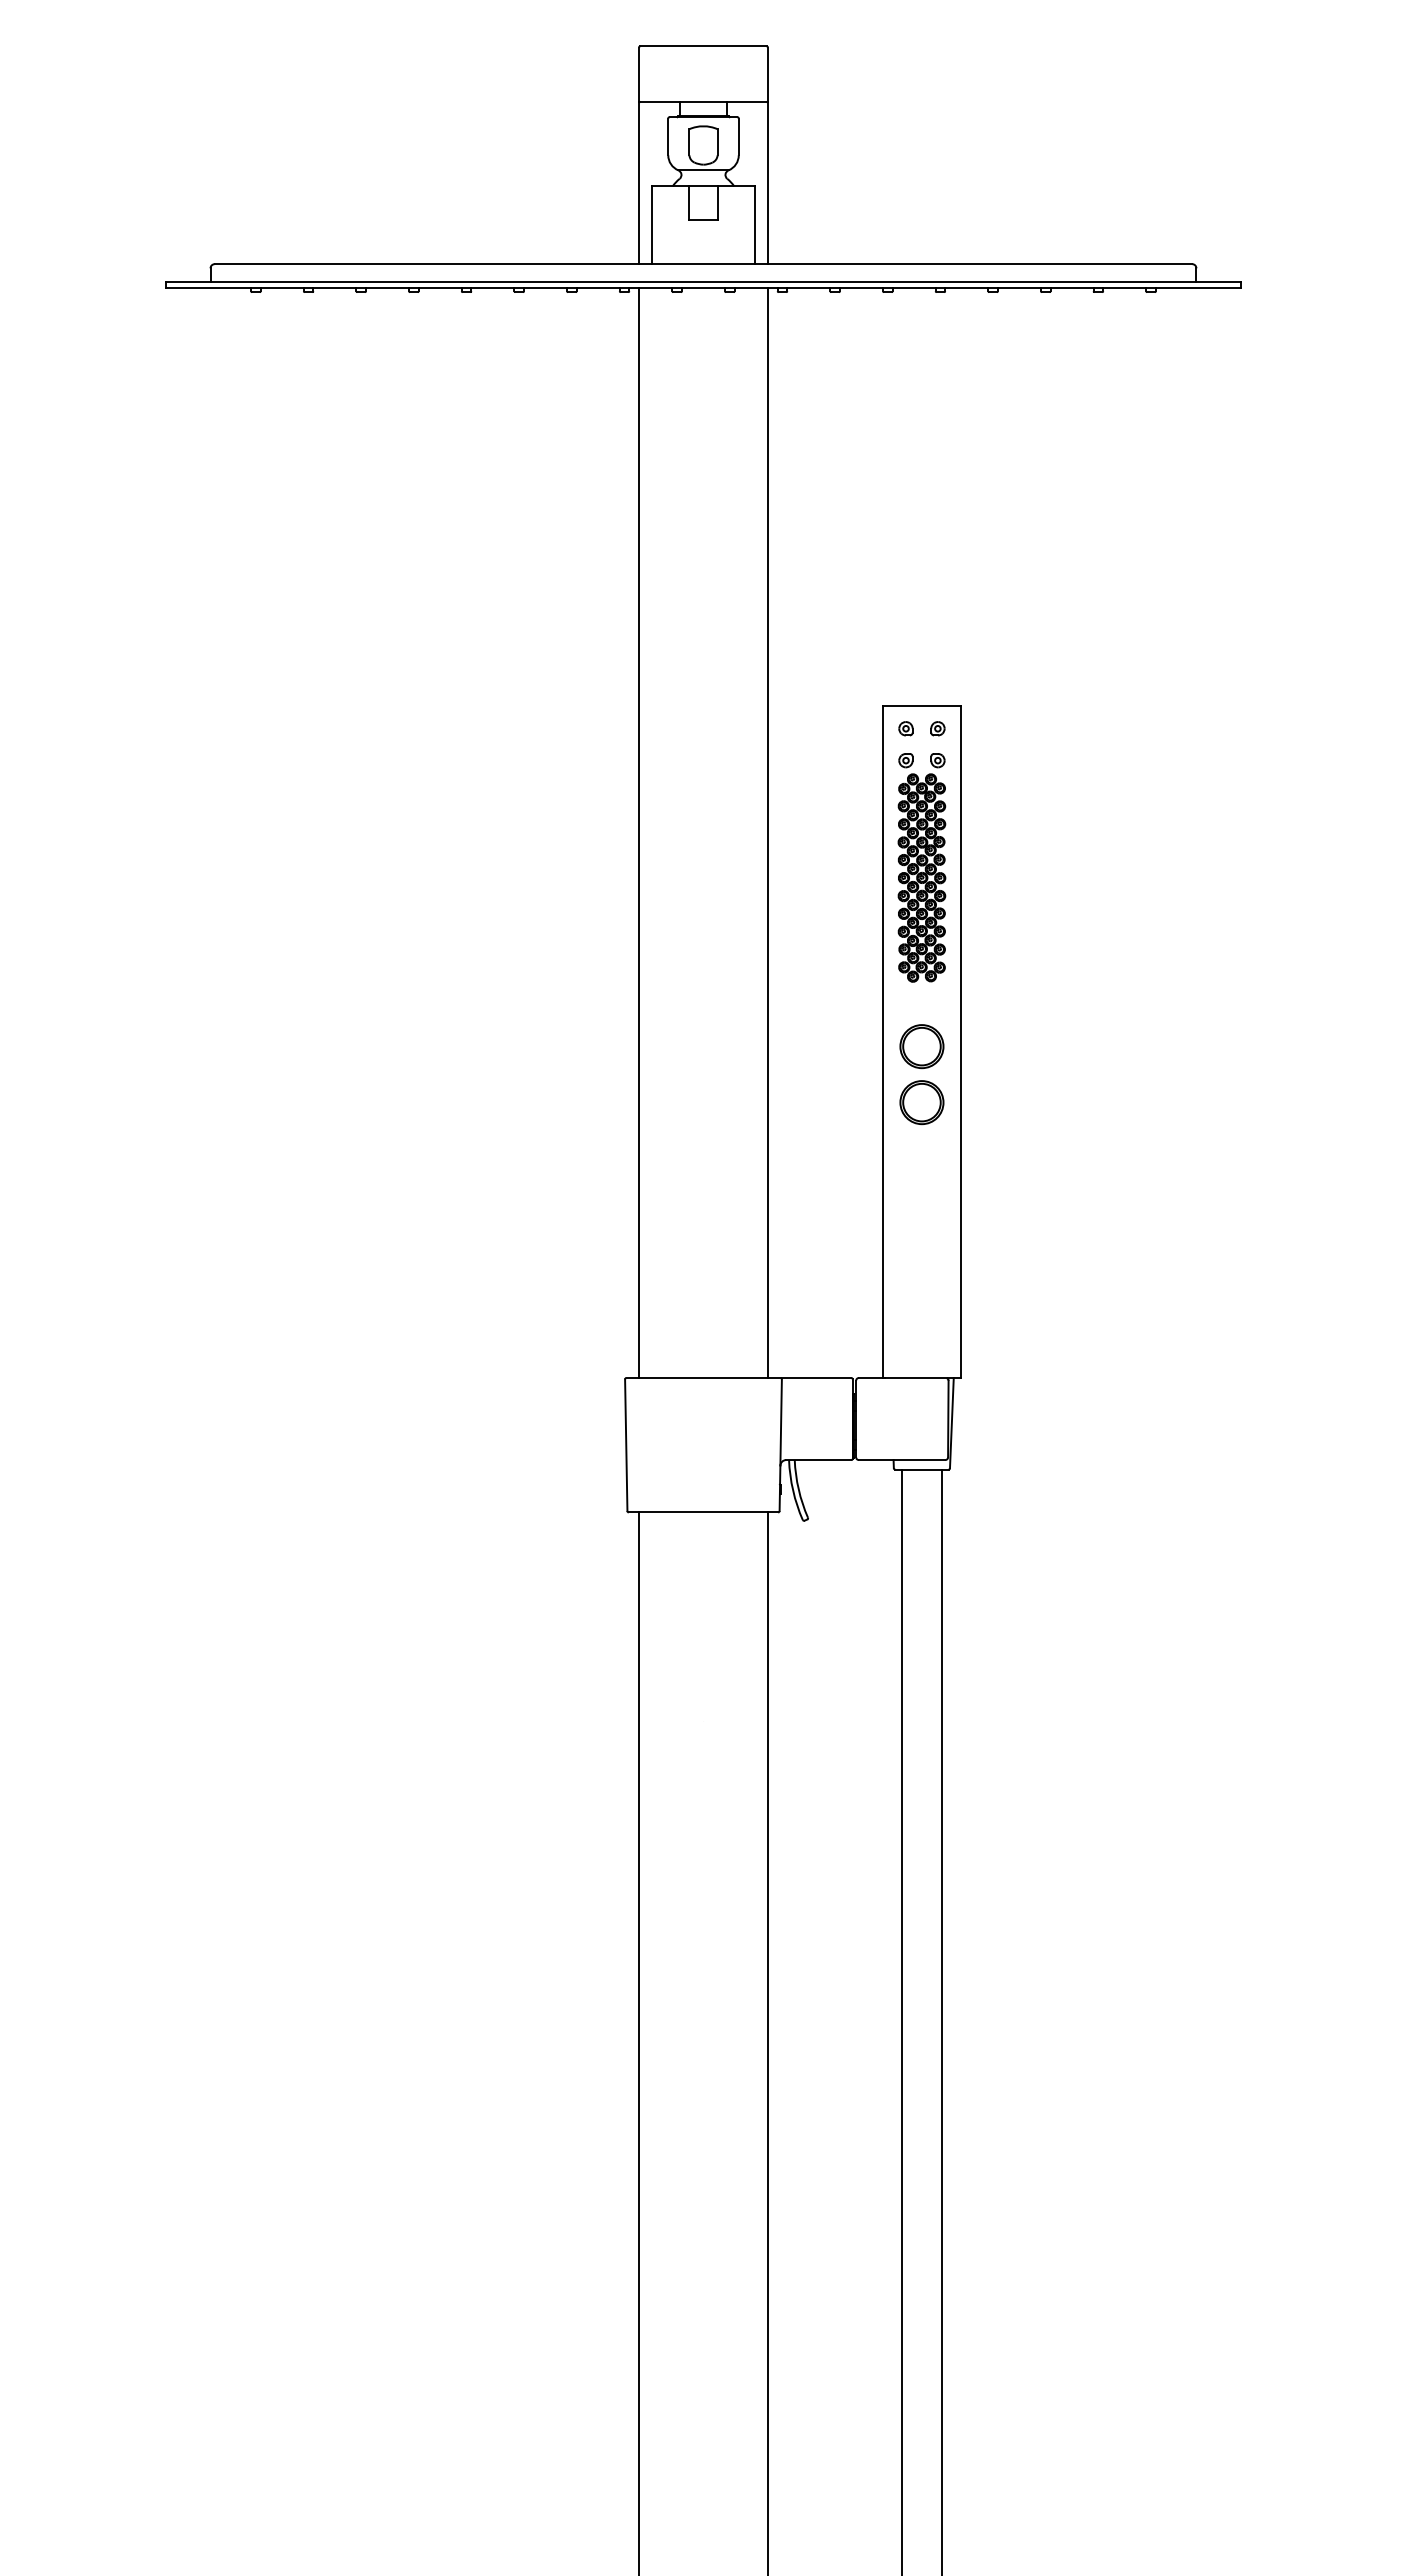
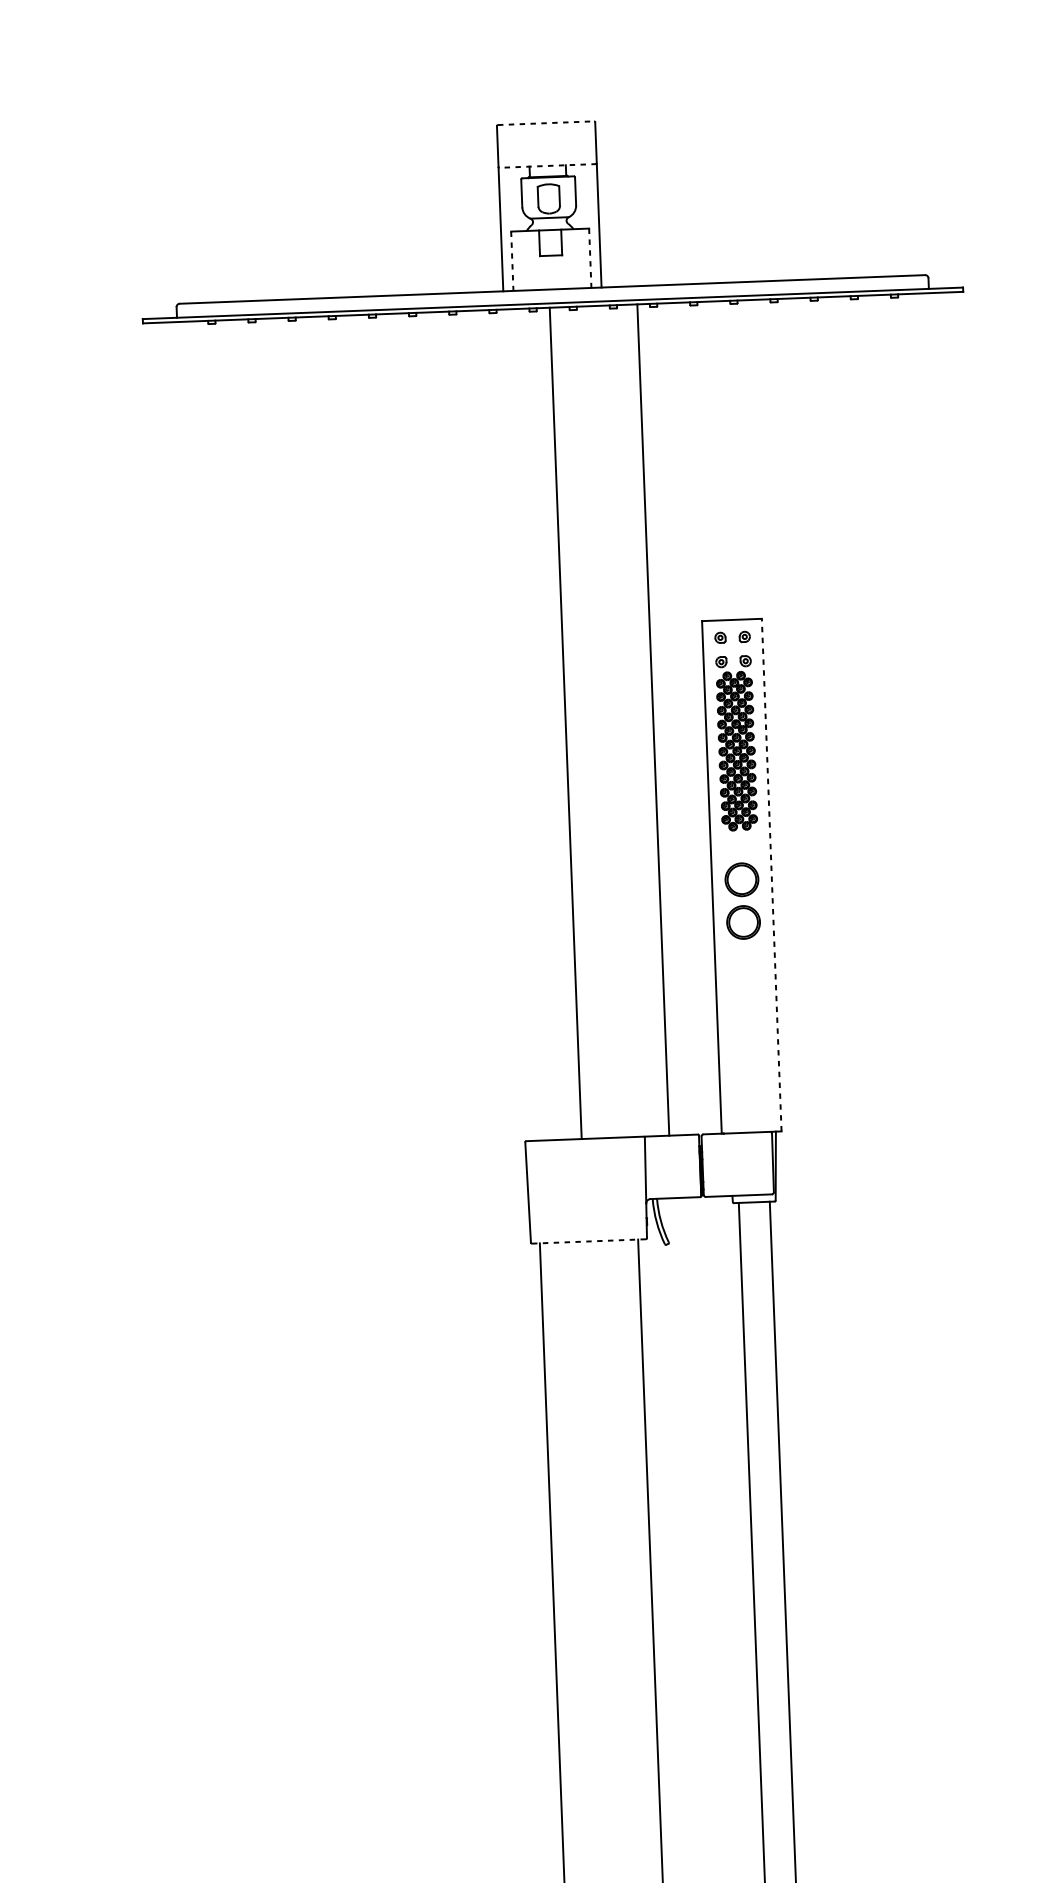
line: (703, 46) -> (546, 123), solid -> dashed
line: (703, 102) -> (547, 166), solid -> dashed
line: (652, 225) -> (512, 261), solid -> dashed
line: (754, 225) -> (590, 258), solid -> dashed
line: (639, 832) -> (566, 723), moved
line: (767, 832) -> (652, 719), moved
line: (961, 1041) -> (771, 874), solid -> dashed
line: (703, 1512) -> (588, 1241), solid -> dashed

